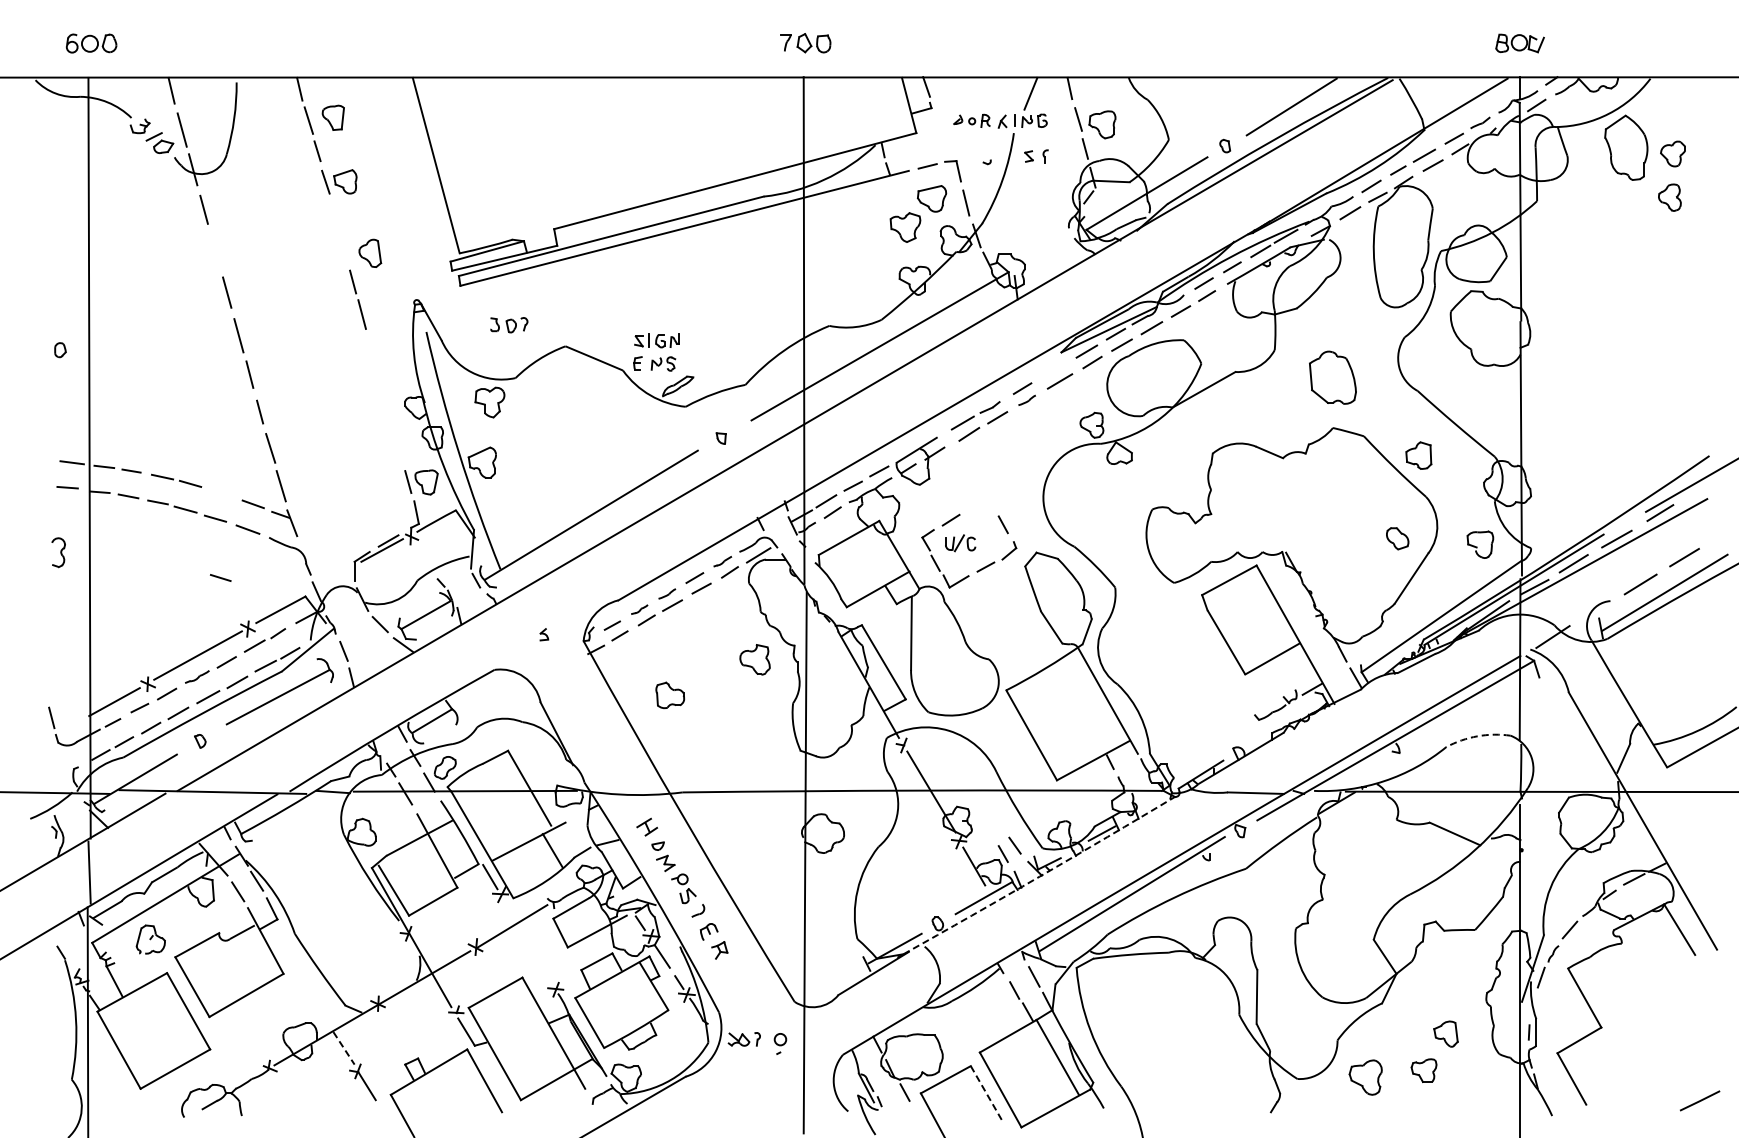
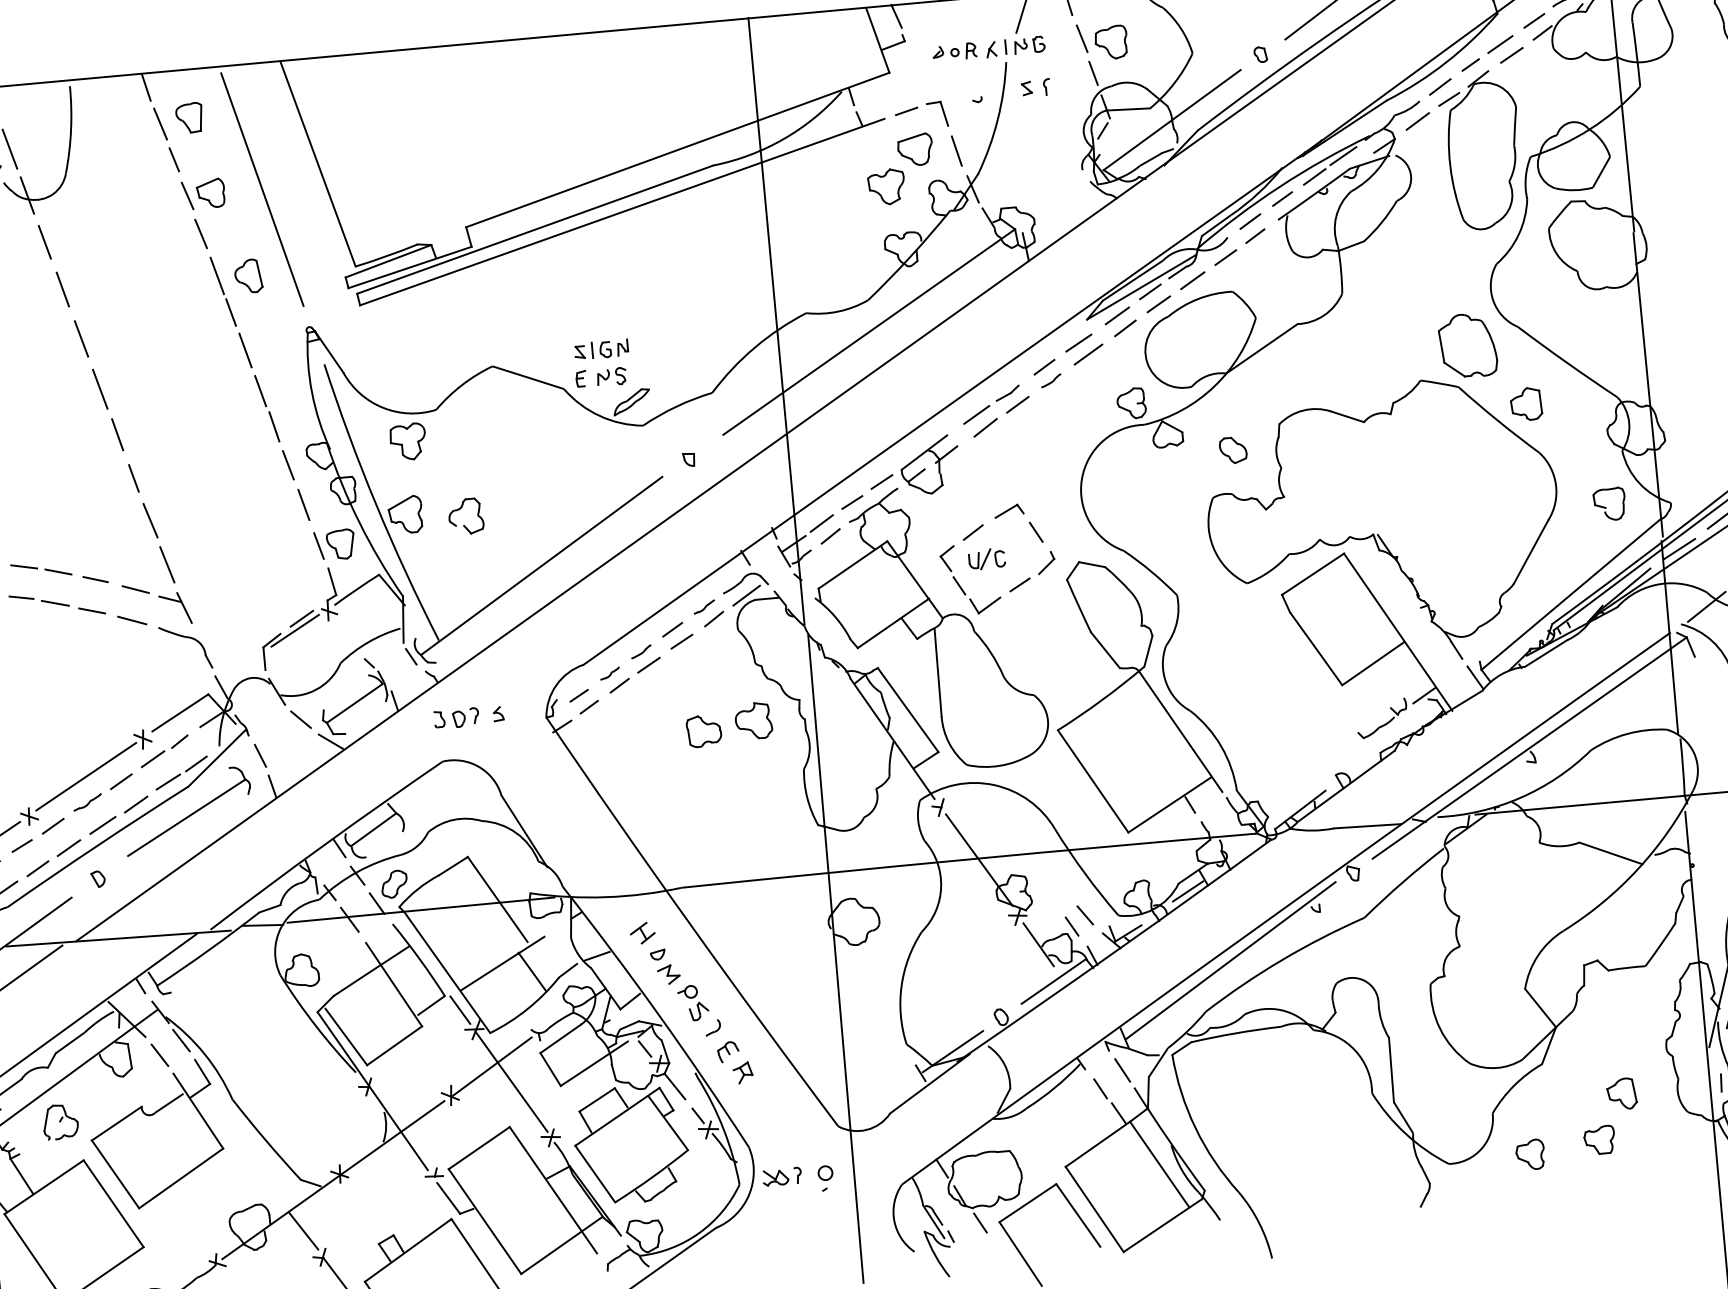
line: (387, 182) -> (261, 189), added
line: (333, 214) -> (200, 233), added
line: (215, 249) -> (62, 288), added
line: (344, 250) -> (217, 275), added
part: (509, 325) -> (456, 718), moved
line: (371, 349) -> (260, 391), added
line: (1052, 371) -> (1078, 343), added
part: (1332, 377) -> (1467, 345), moved
line: (380, 379) -> (274, 426), added
line: (388, 412) -> (287, 464), added
line: (398, 446) -> (303, 504), added
part: (528, 462) -> (460, 509), added
part: (982, 504) -> (1009, 510), added
part: (1397, 538) -> (1233, 450), moved
line: (220, 577) -> (95, 579), moved
part: (670, 695) -> (704, 731), moved
arc: (1477, 736) -> (1627, 734), dashed -> solid
arc: (1039, 876) -> (1117, 949), dashed -> solid
line: (527, 940) -> (511, 1082), added
line: (344, 1048) -> (304, 1231), dashed -> solid
part: (1365, 1077) -> (1530, 1154), size x0.71
line: (986, 1093) -> (1078, 1215), dashed -> solid

